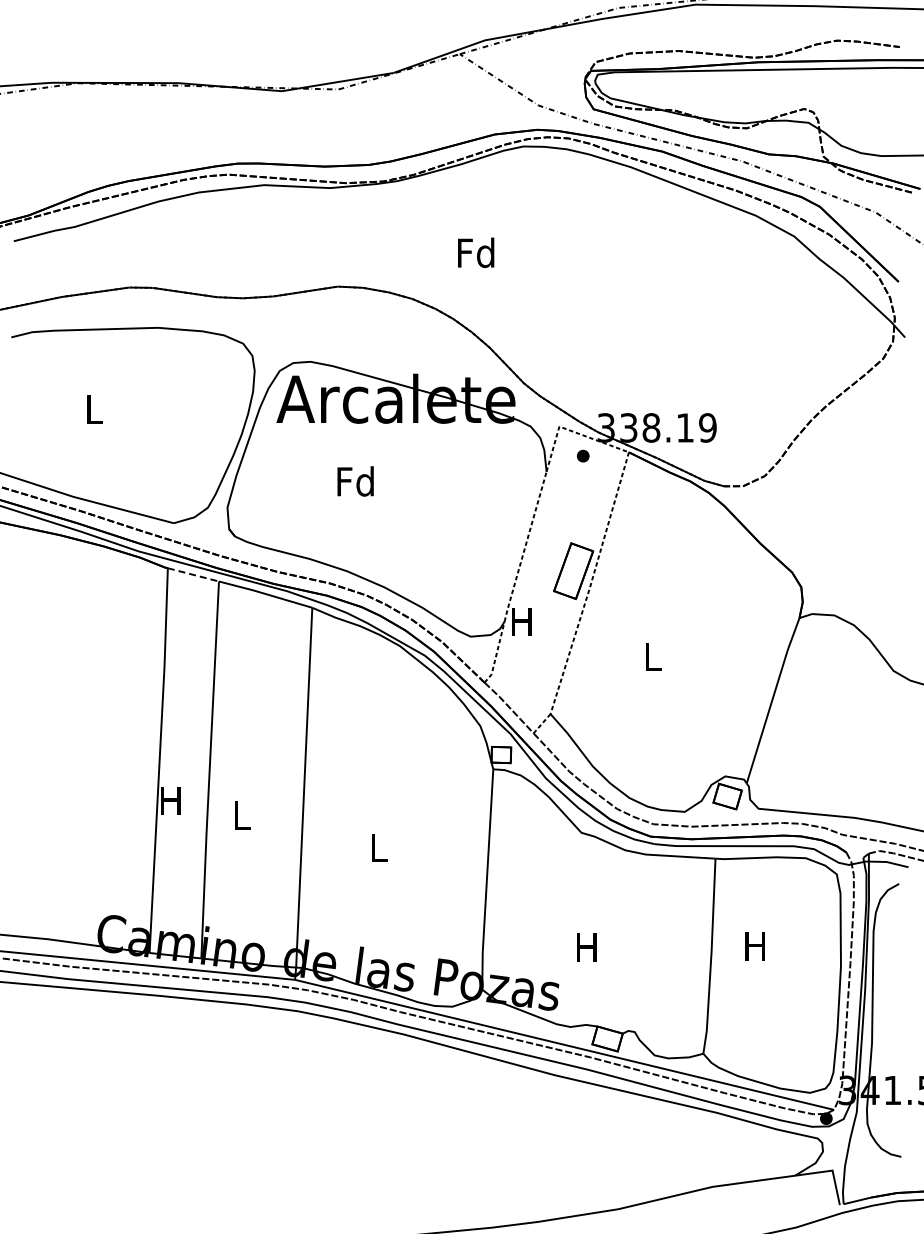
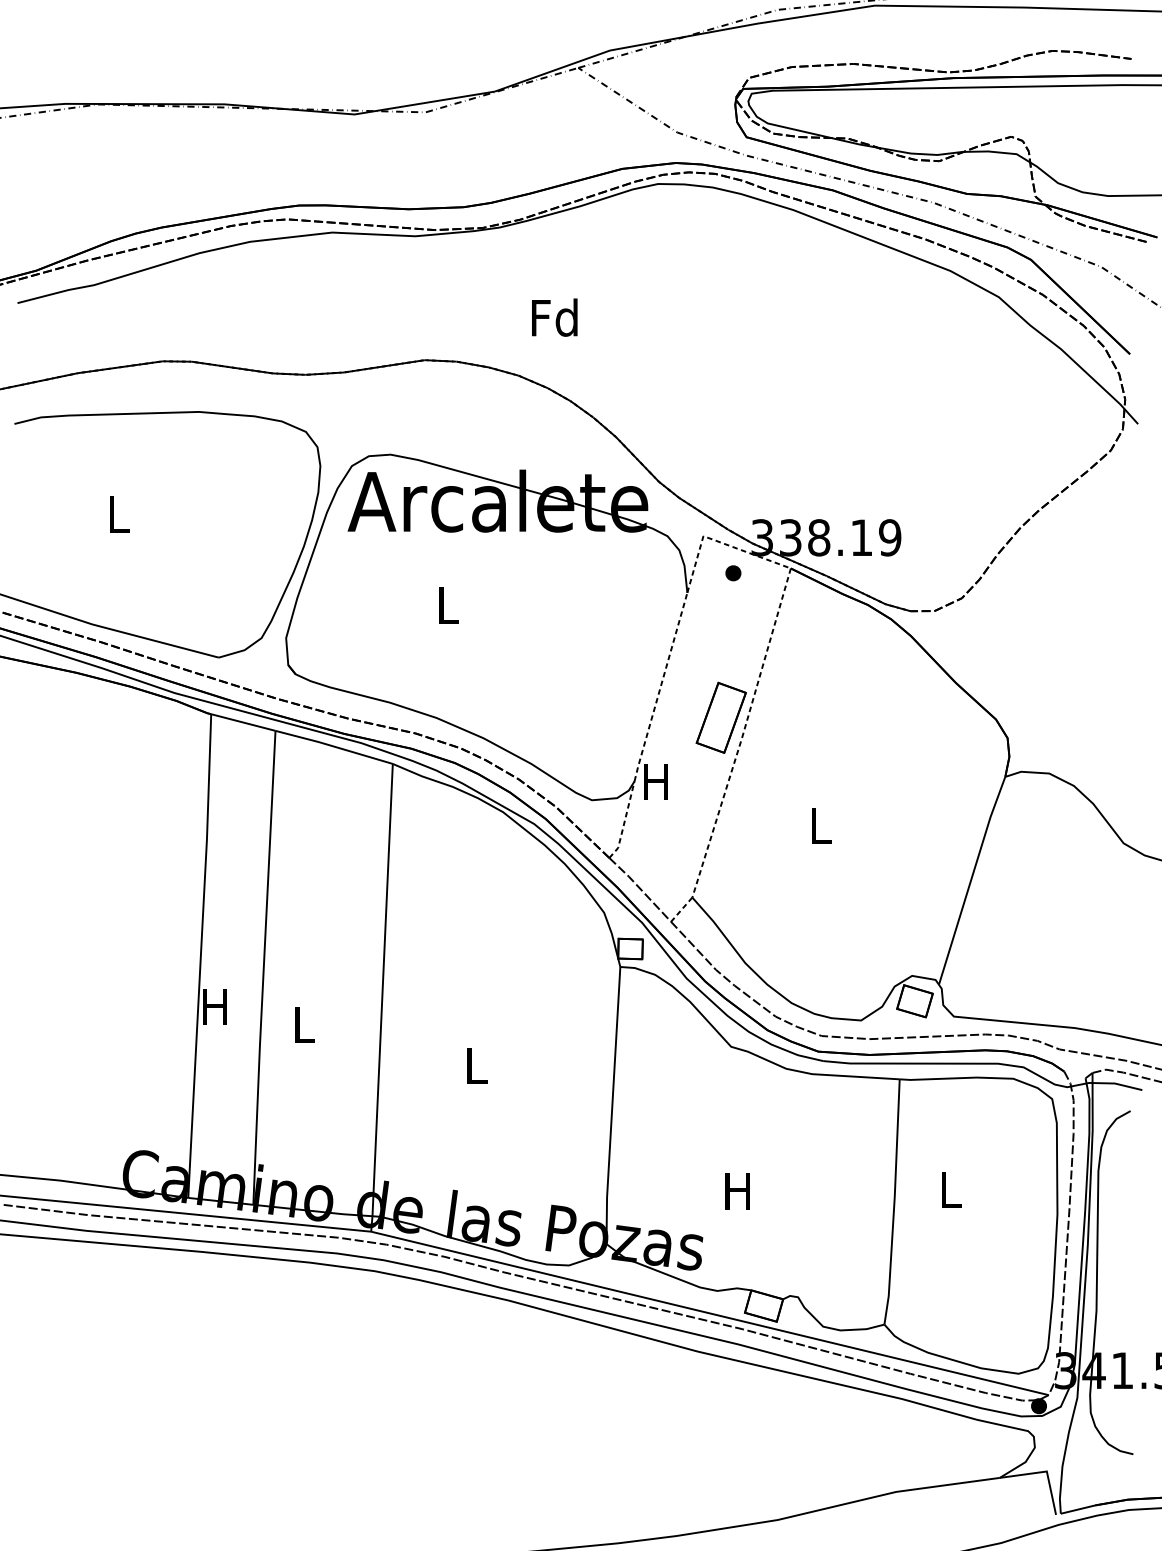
text: (476, 252) -> (555, 317), moved
text: (355, 481) -> (447, 605), Fd -> L
line: (193, 575) -> (243, 723), dashed -> solid
text: (754, 946) -> (948, 1189), H -> L

